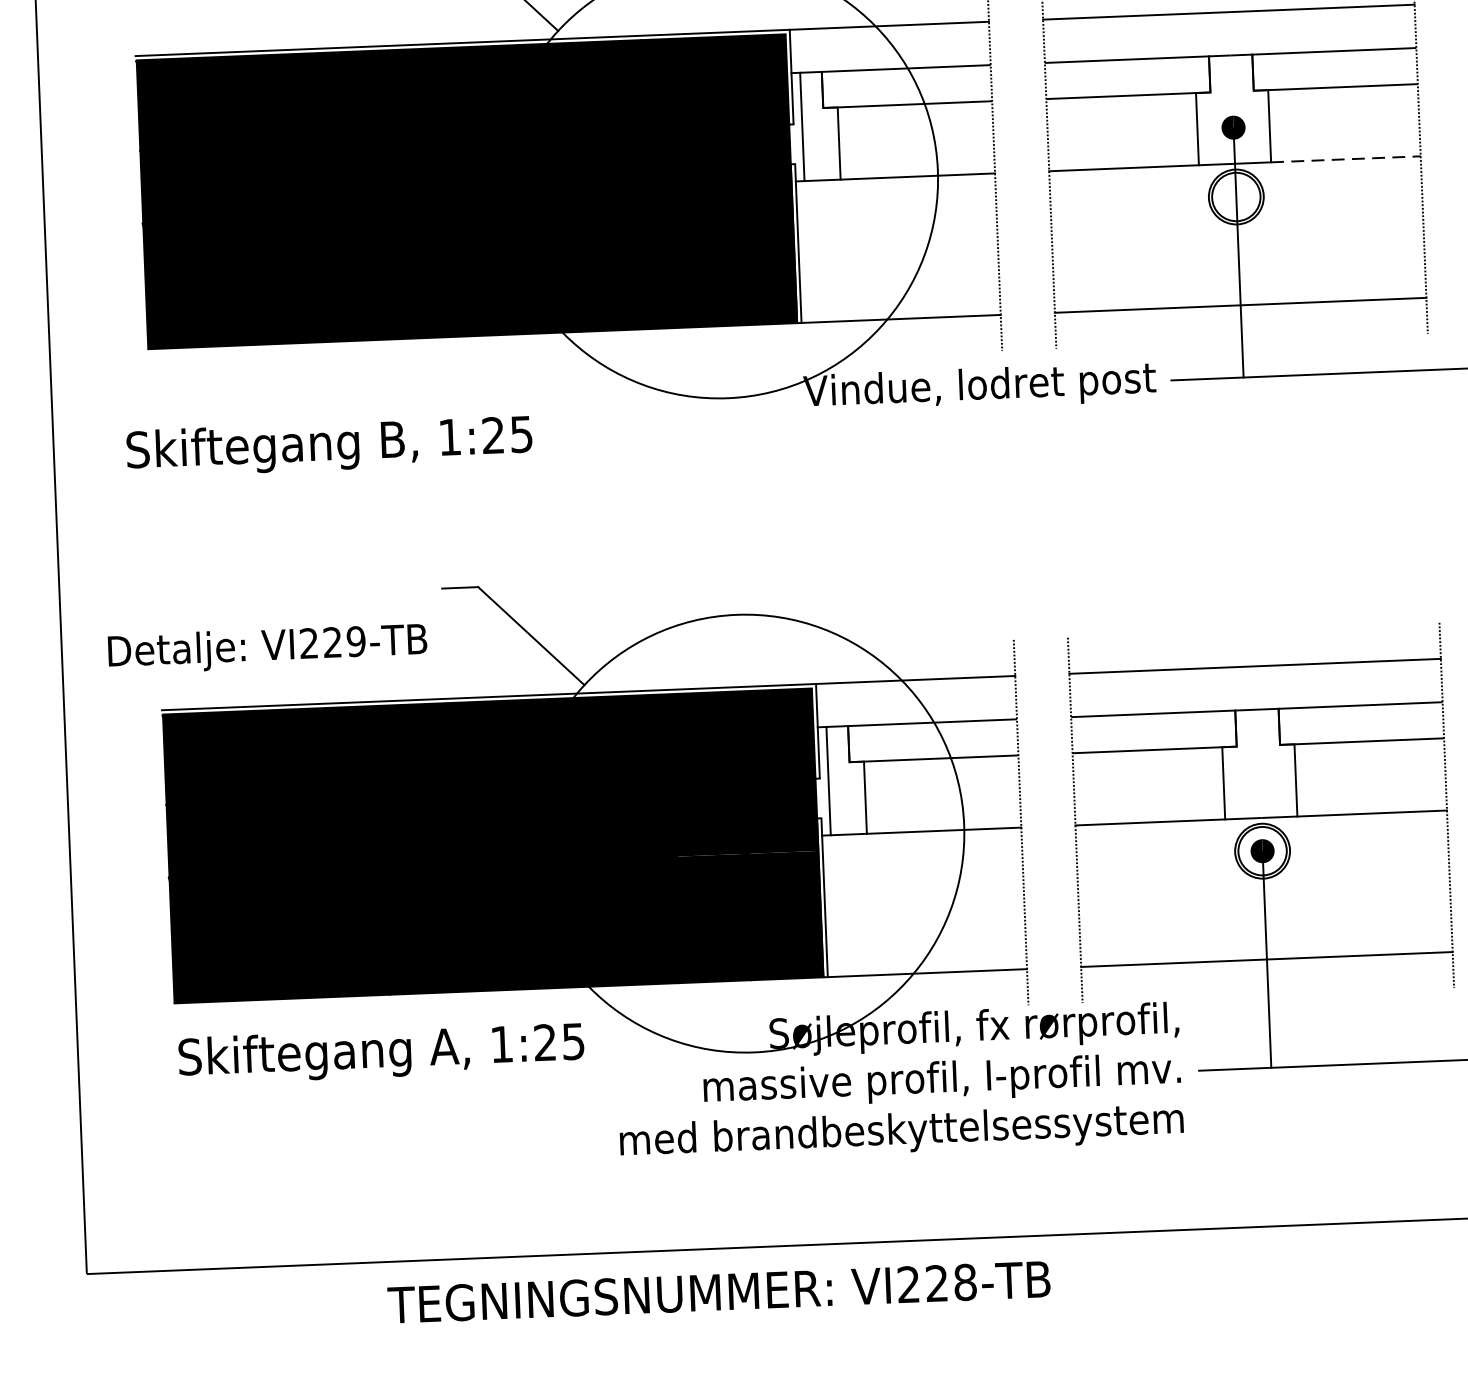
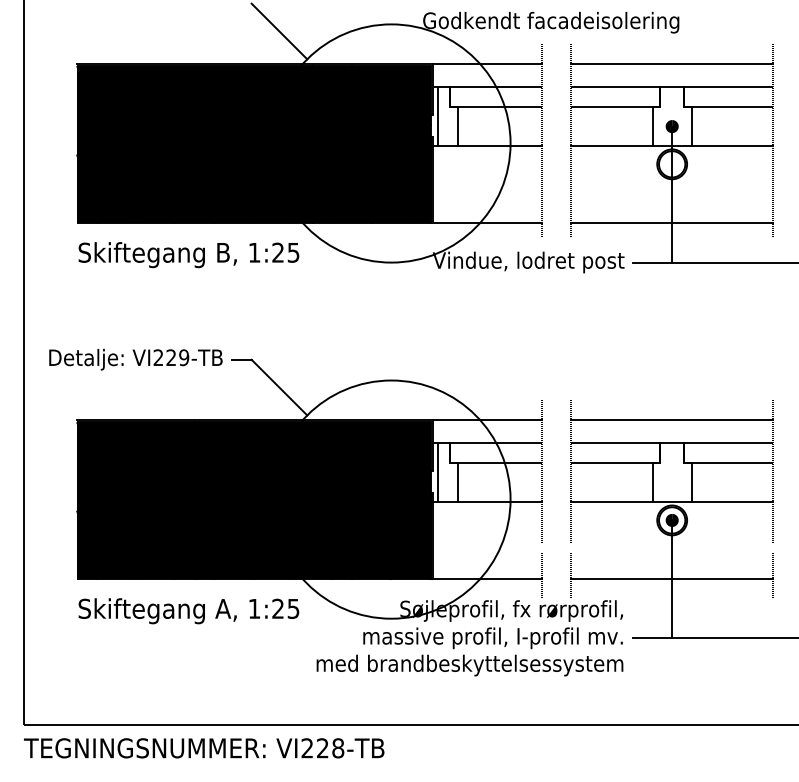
line: (1345, 159) -> (732, 146), dashed -> solid
text: (328, 447) -> (188, 255), moved
text: (266, 648) -> (135, 359), moved
text: (719, 1292) -> (204, 748), moved

